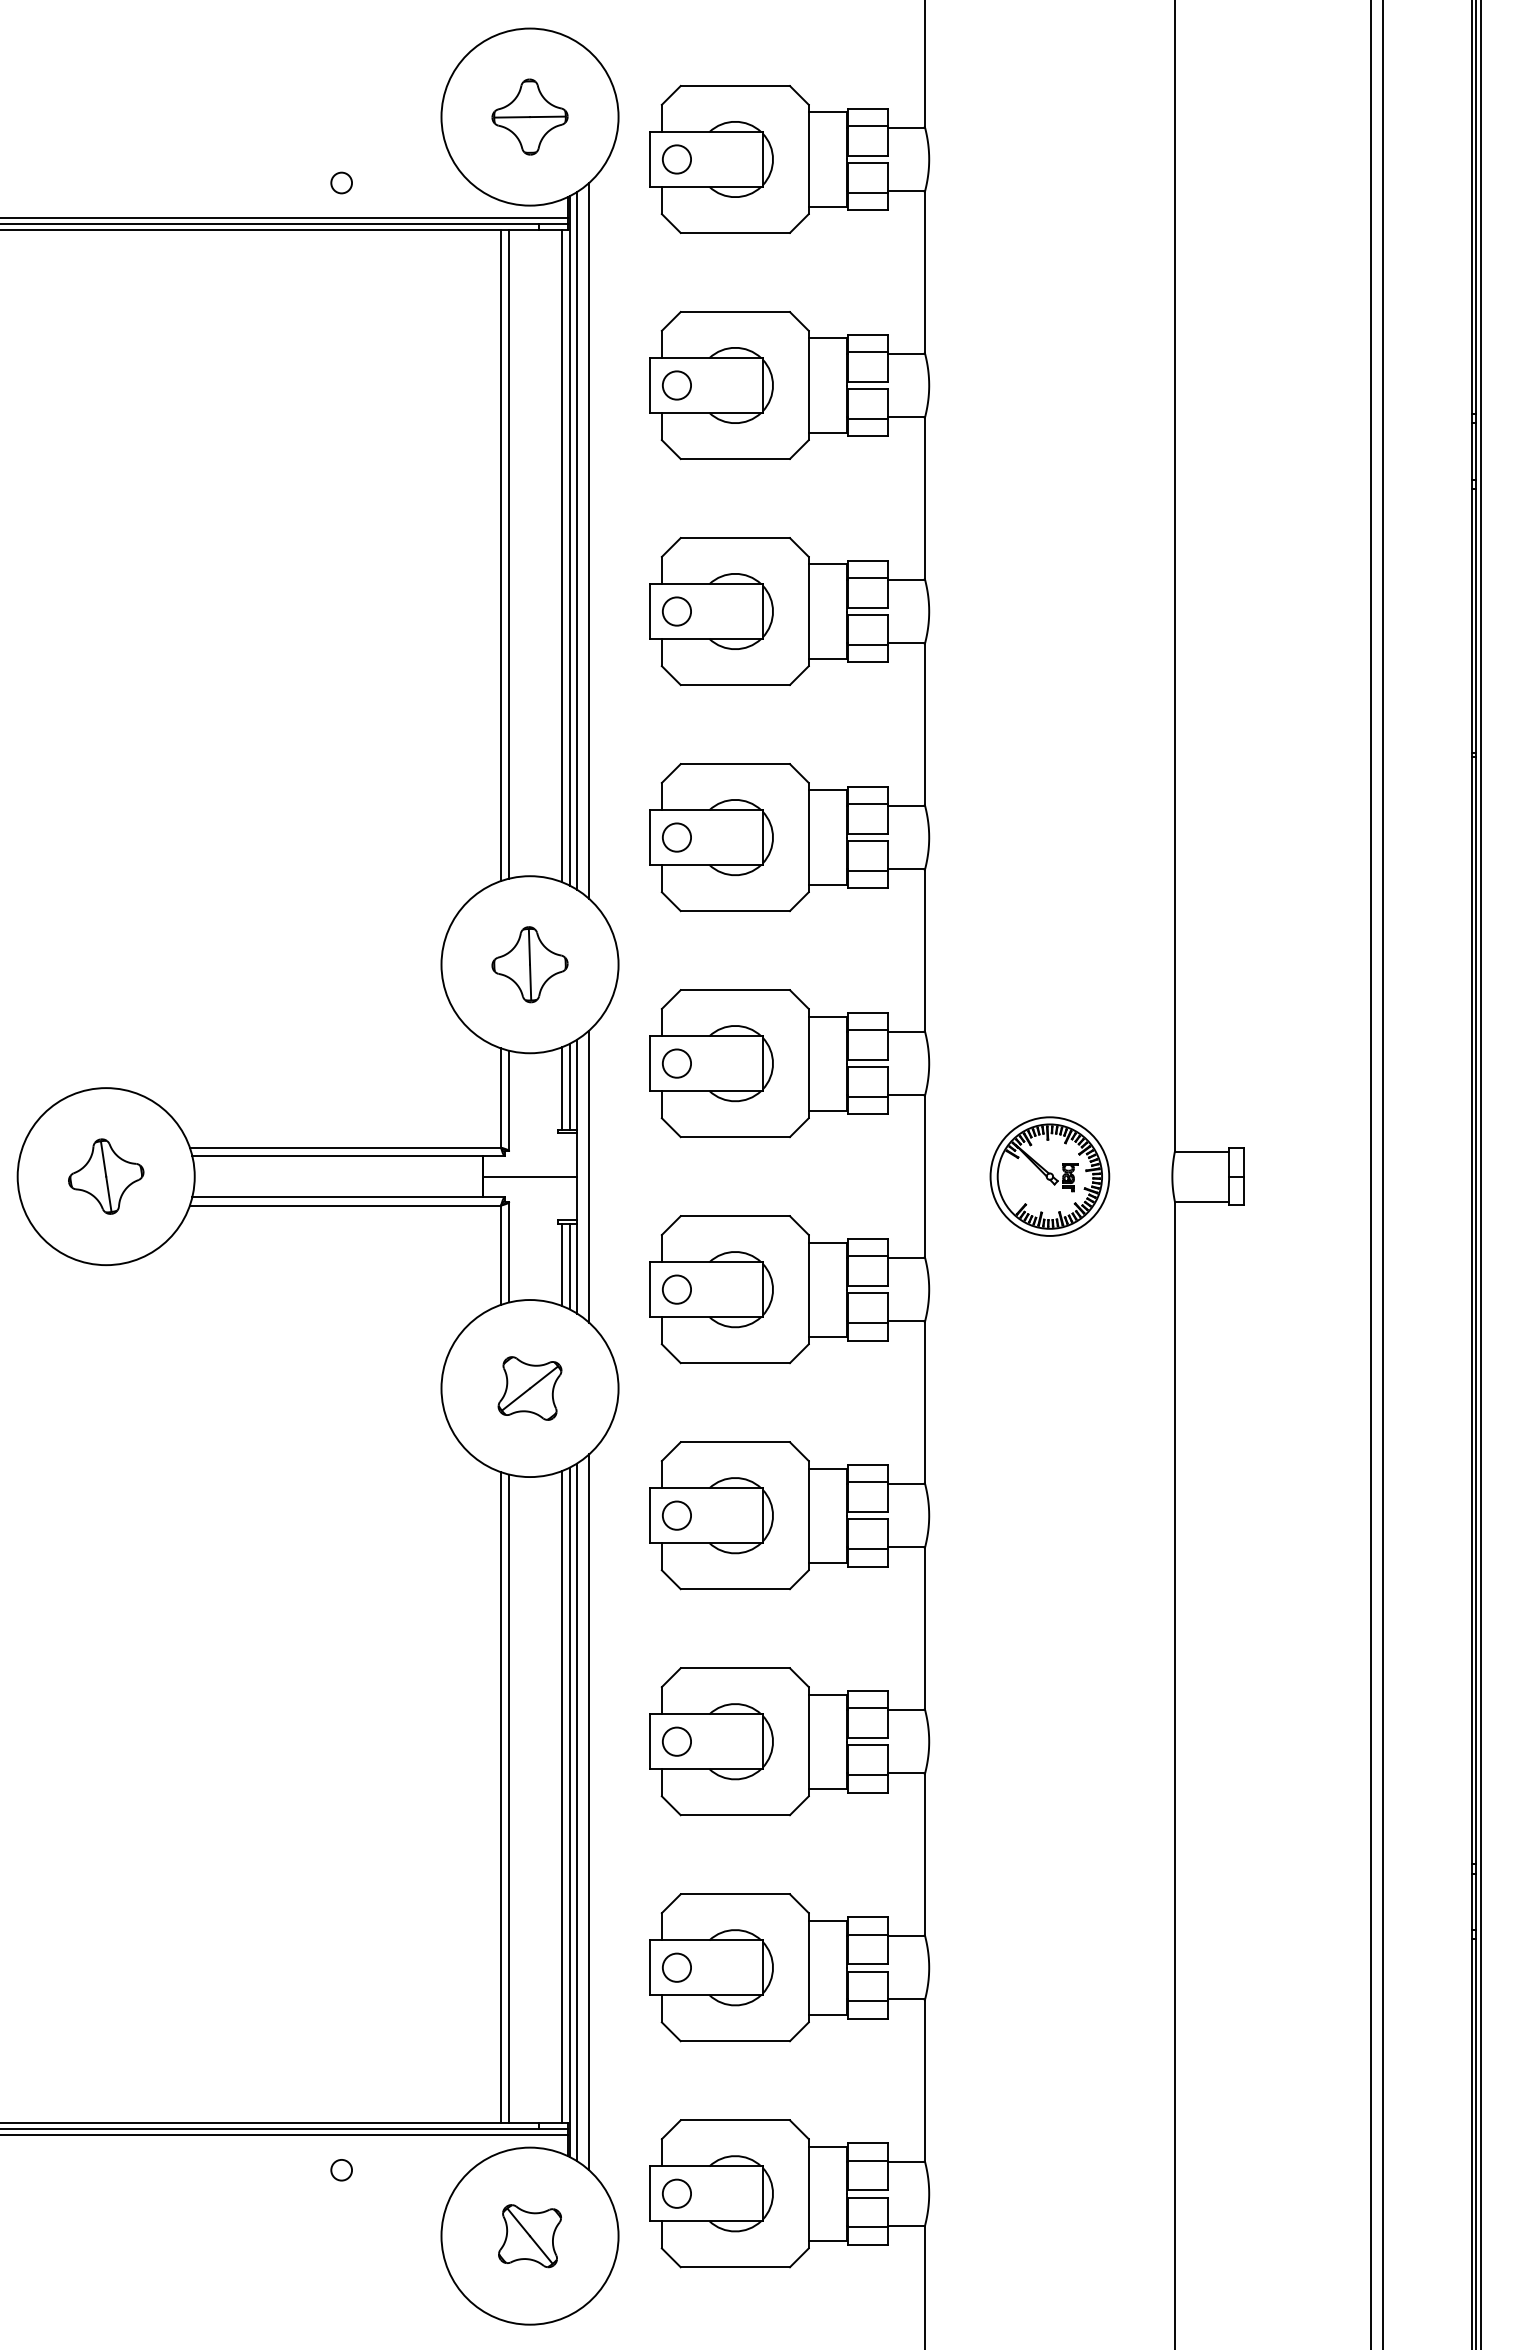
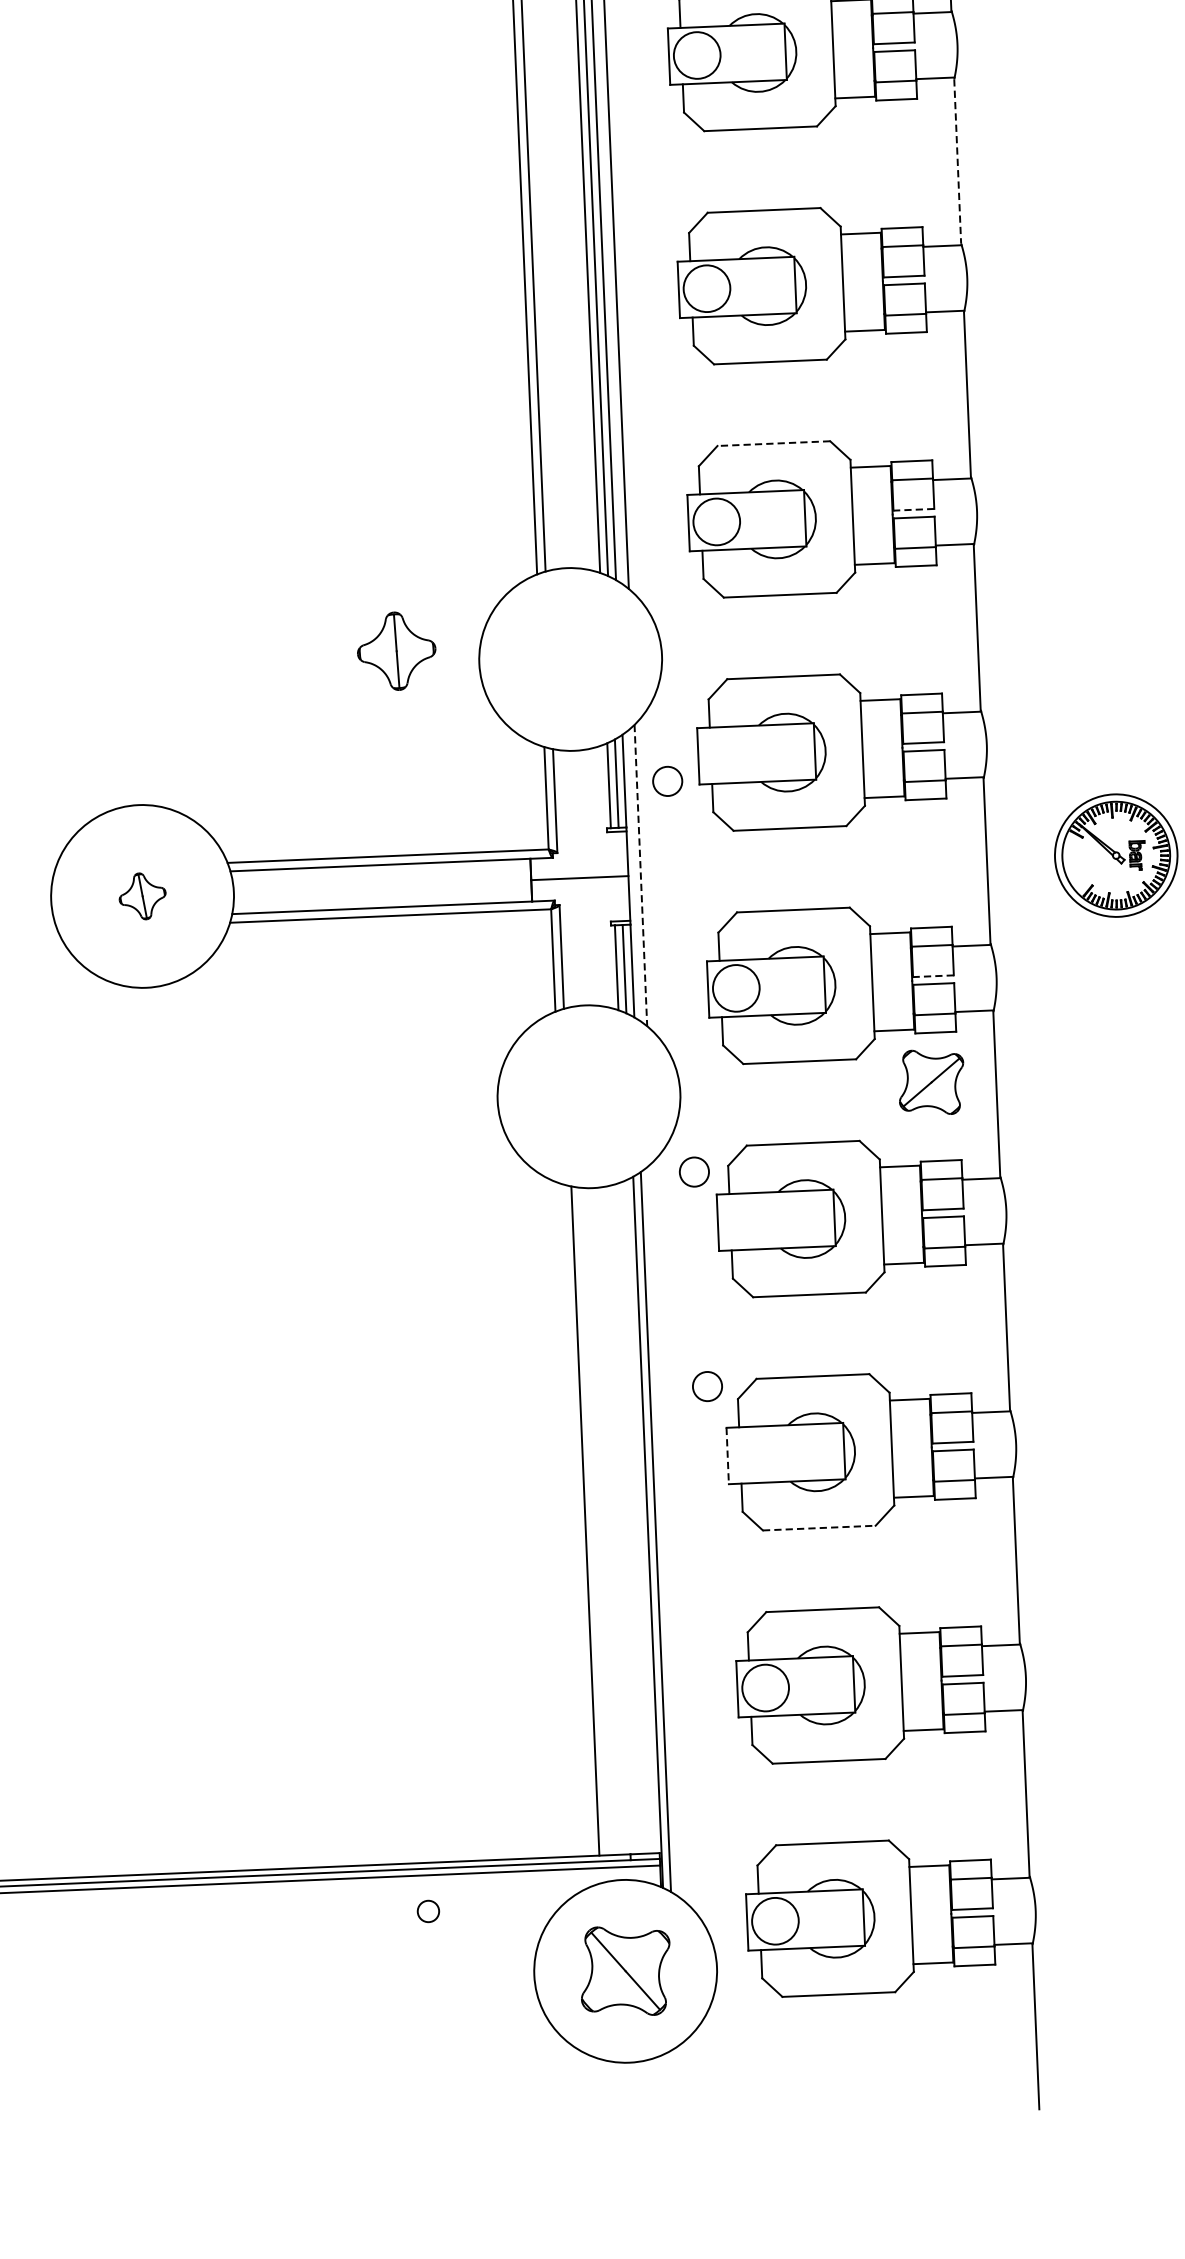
circle: (676, 385) -> (696, 55), size x1.6
line: (924, 498) -> (957, 161), solid -> dashed
circle: (676, 611) -> (706, 288), size x1.6
line: (735, 764) -> (774, 444), solid -> dashed
line: (868, 833) -> (914, 509), solid -> dashed
circle: (676, 837) -> (716, 521), size x1.6
part: (529, 964) -> (396, 651), moved
circle: (676, 1063) -> (667, 781), moved
part: (106, 1176) -> (142, 896), size x0.6
line: (589, 1177) -> (641, 876), solid -> dashed
line: (868, 1285) -> (933, 975), solid -> dashed
circle: (676, 1289) -> (735, 988), size x1.6
part: (529, 1388) -> (931, 1082), moved
circle: (676, 1515) -> (693, 1171), moved
circle: (676, 1741) -> (707, 1386), moved
line: (649, 1742) -> (727, 1456), solid -> dashed
line: (501, 1797) -> (577, 1519), removed
line: (562, 1797) -> (640, 1517), removed
line: (589, 1812) -> (668, 1531), removed
line: (735, 1815) -> (819, 1528), solid -> dashed
circle: (676, 1967) -> (765, 1687), size x1.6
circle: (676, 2193) -> (774, 1920), size x1.6
part: (529, 2236) -> (625, 1971), size x1.4

